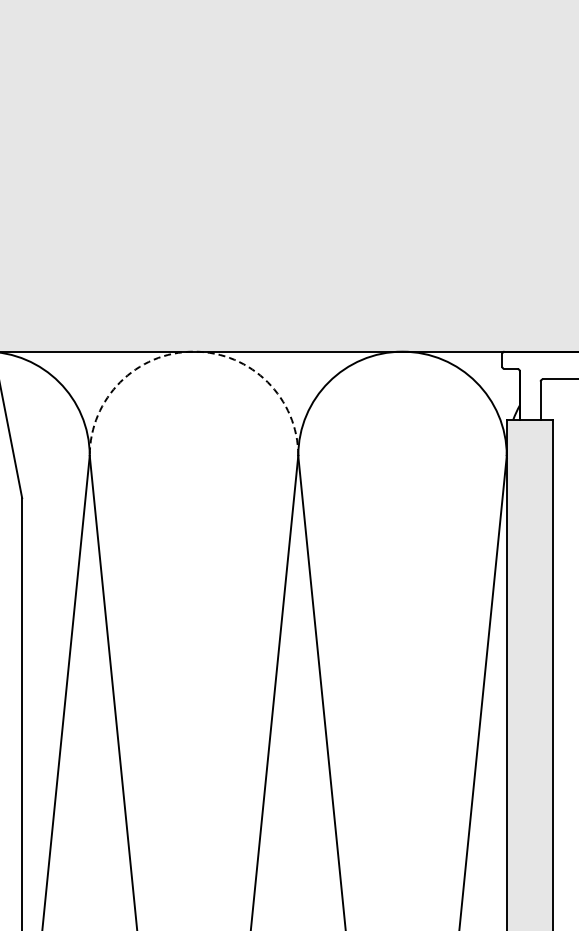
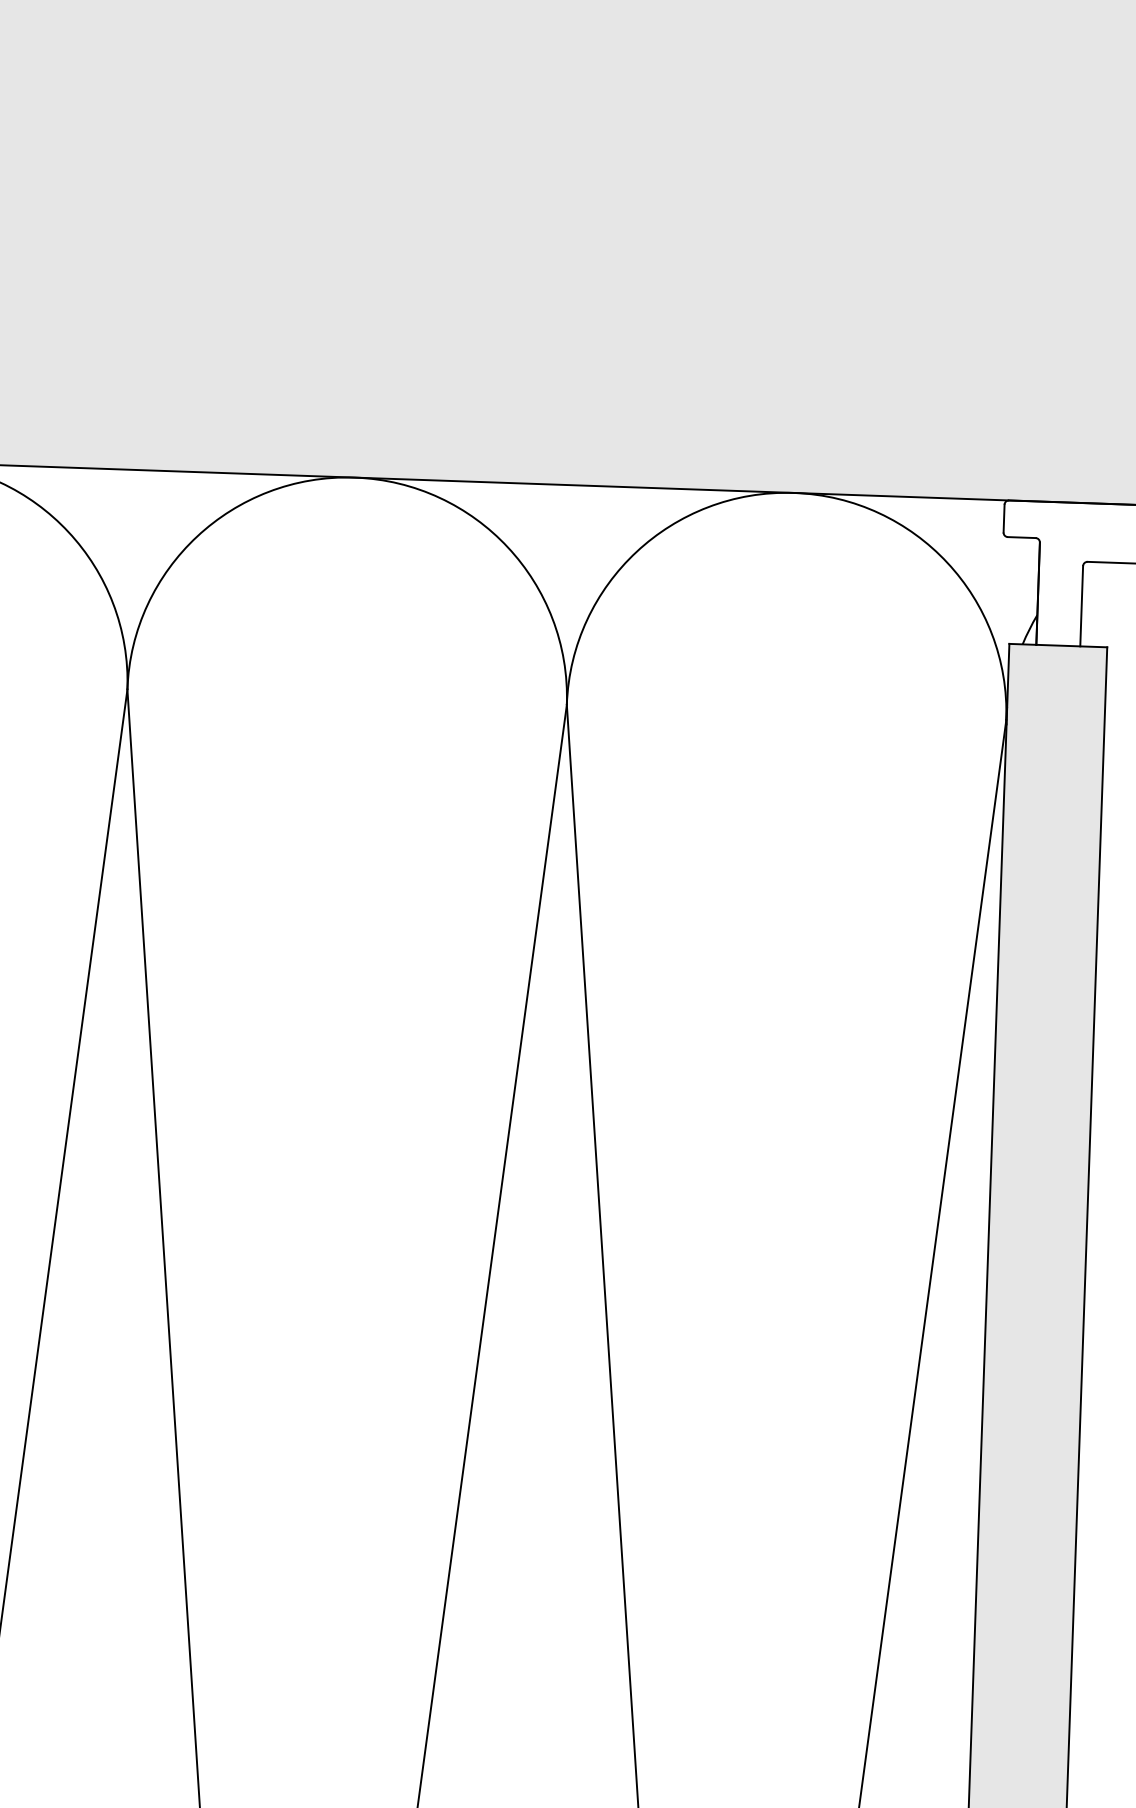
arc: (194, 351) -> (355, 477), dashed -> solid

